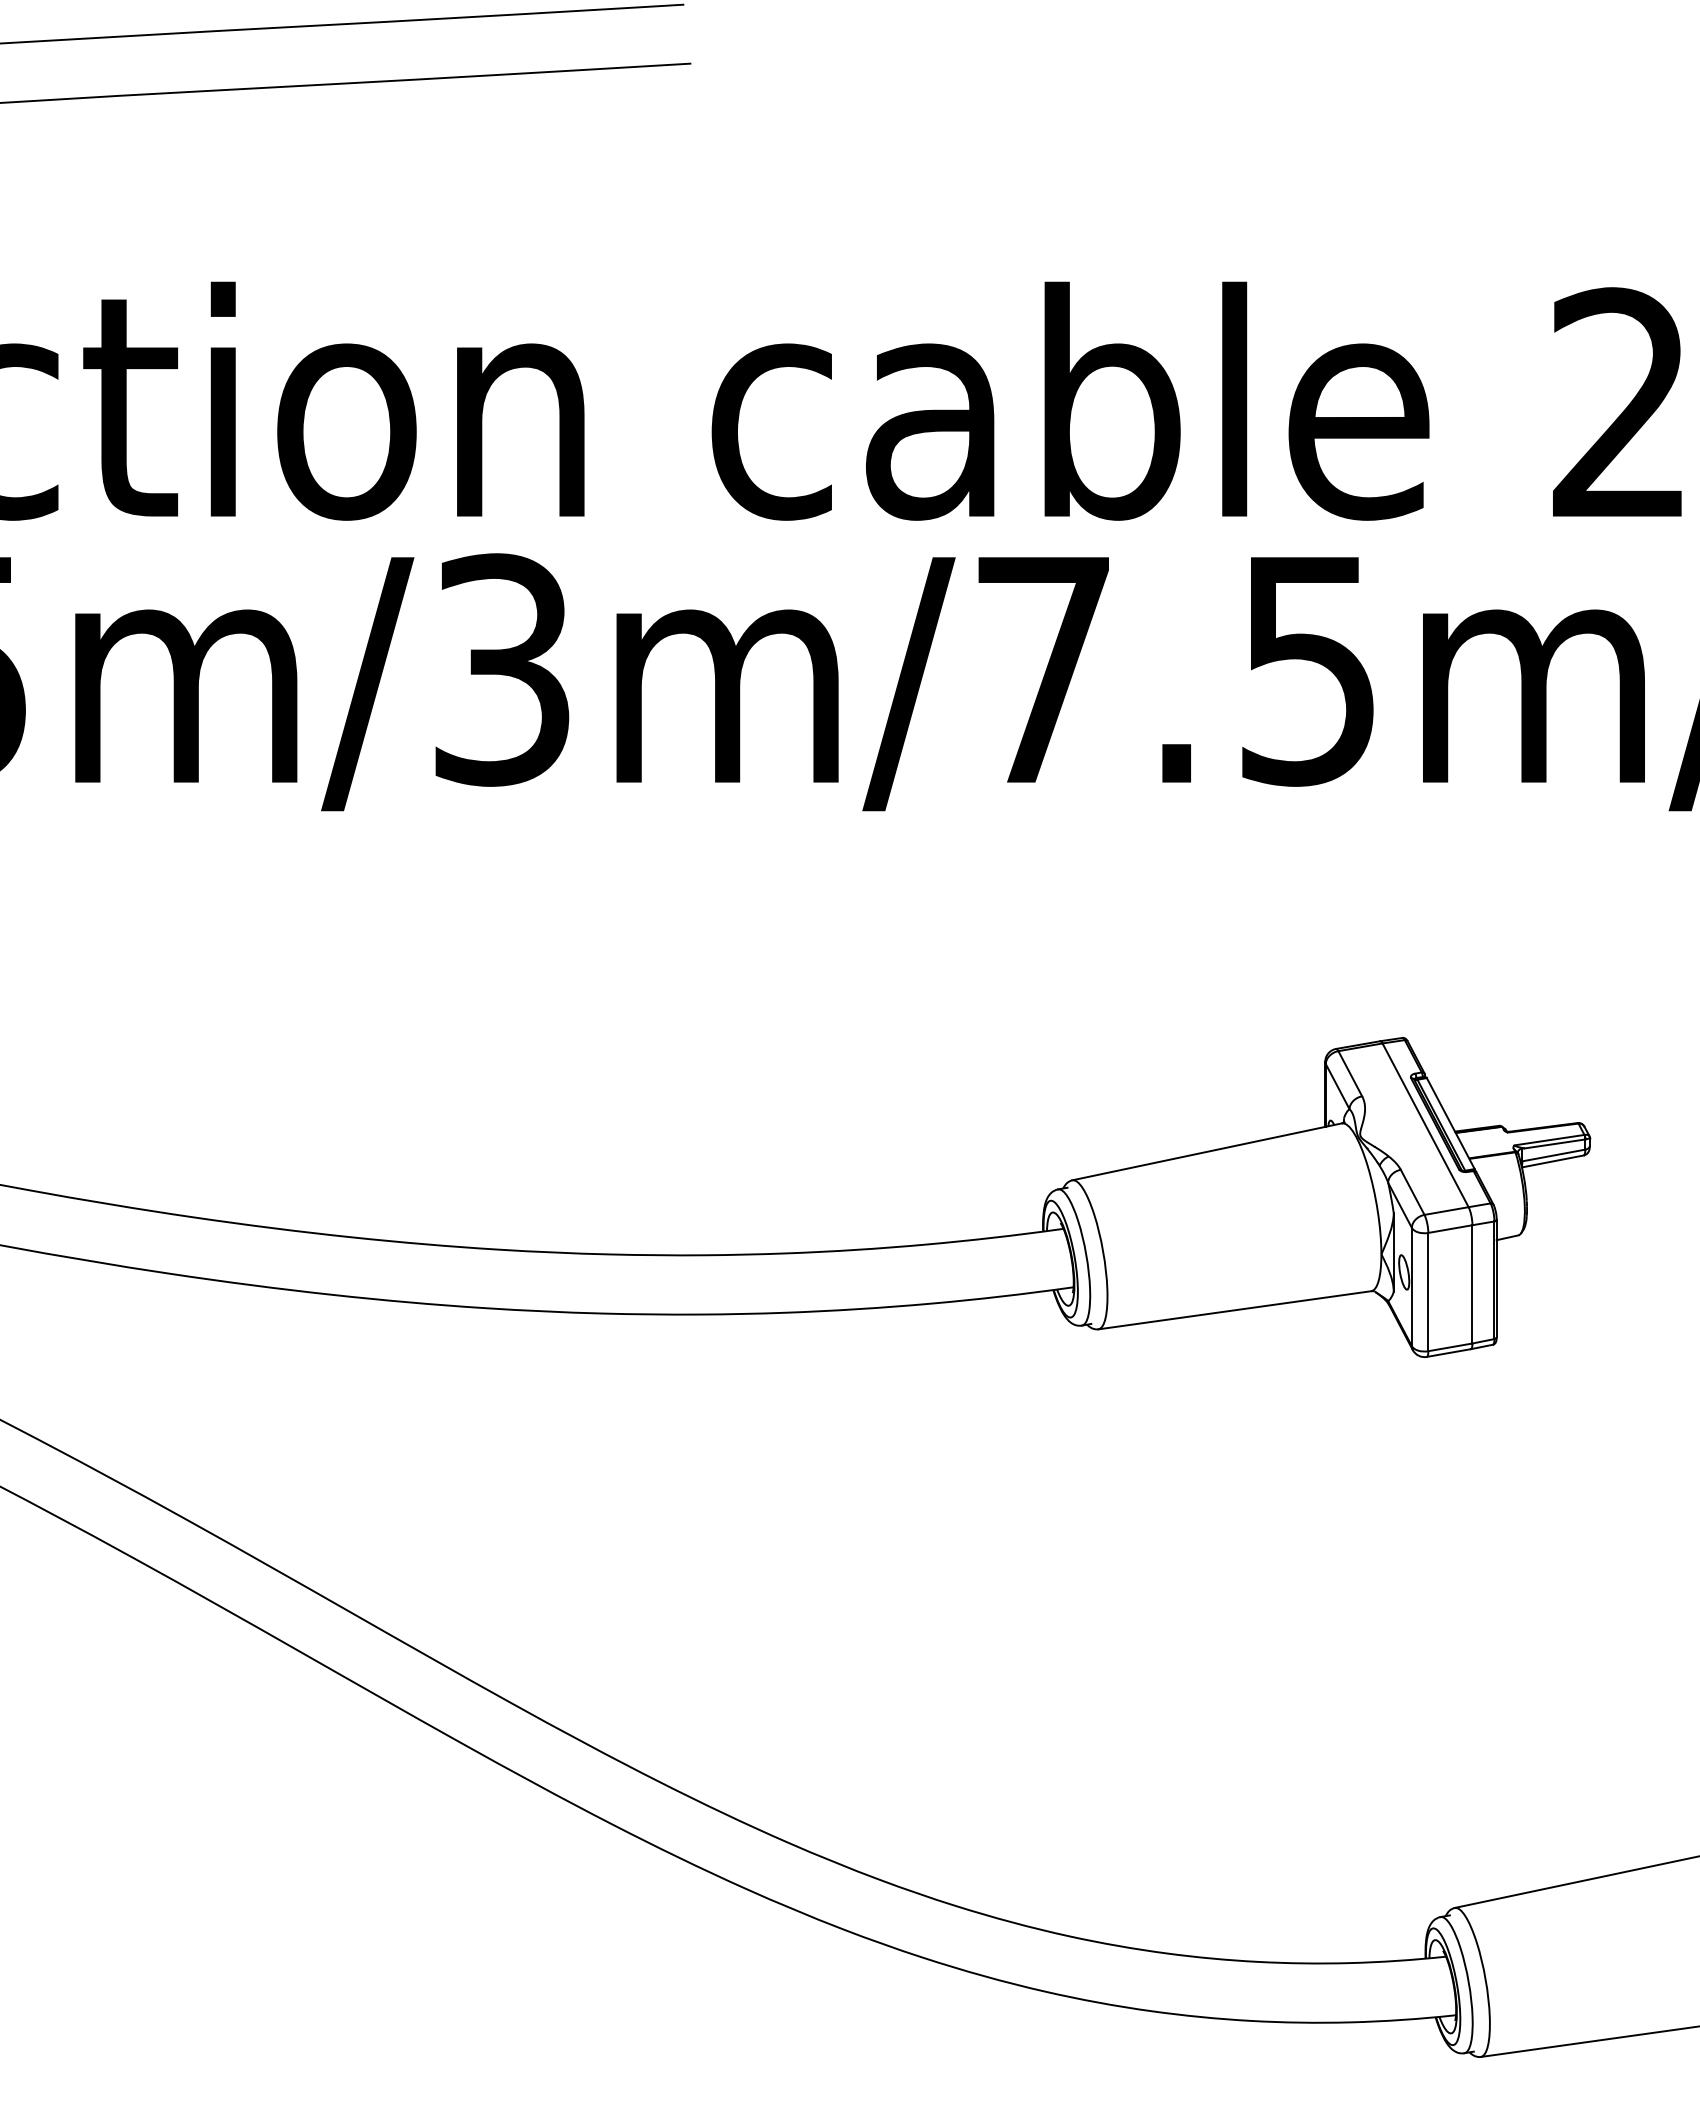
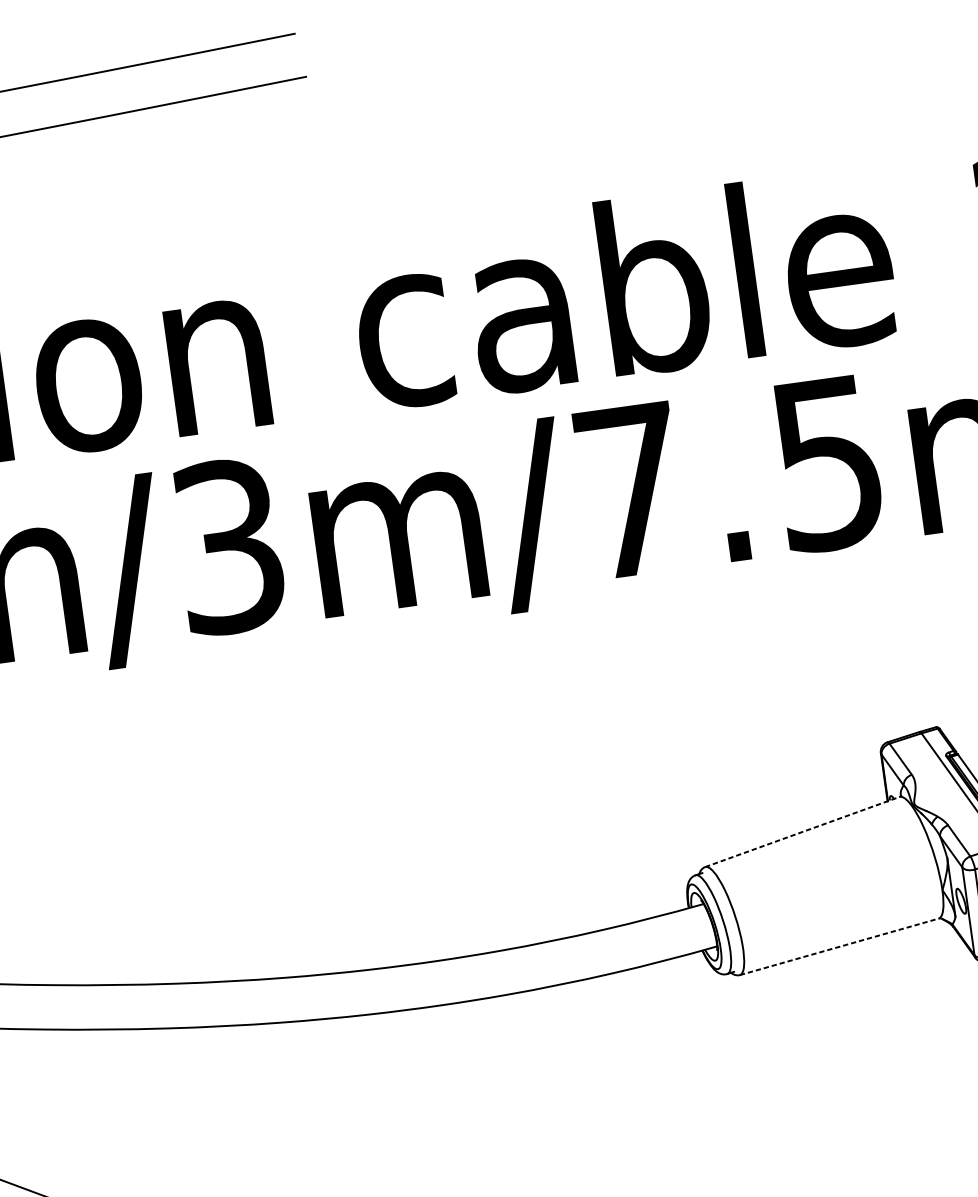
line: (1207, 1151) -> (802, 831), solid -> dashed
line: (1234, 1310) -> (839, 947), solid -> dashed

